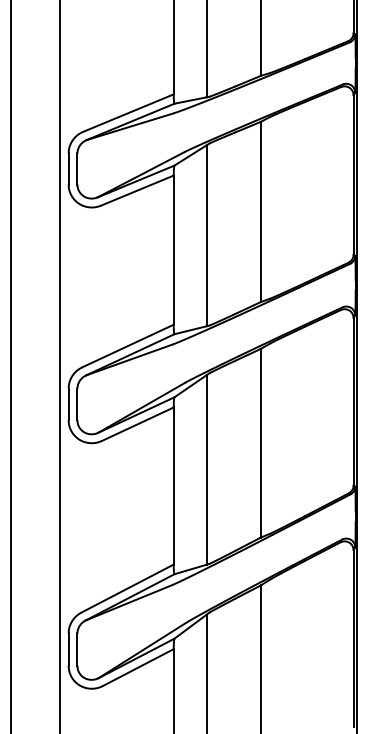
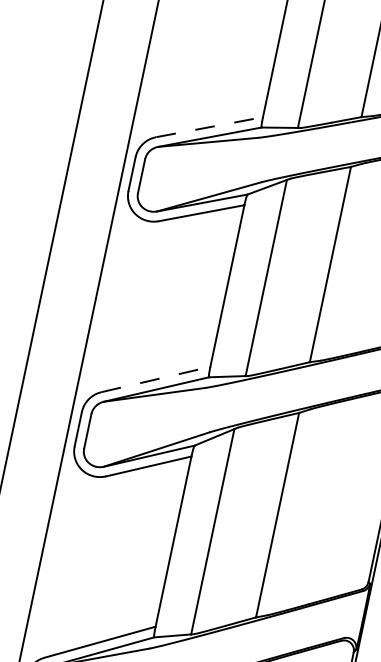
line: (128, 113) -> (209, 127), solid -> dashed
line: (128, 345) -> (156, 379), solid -> dashed

